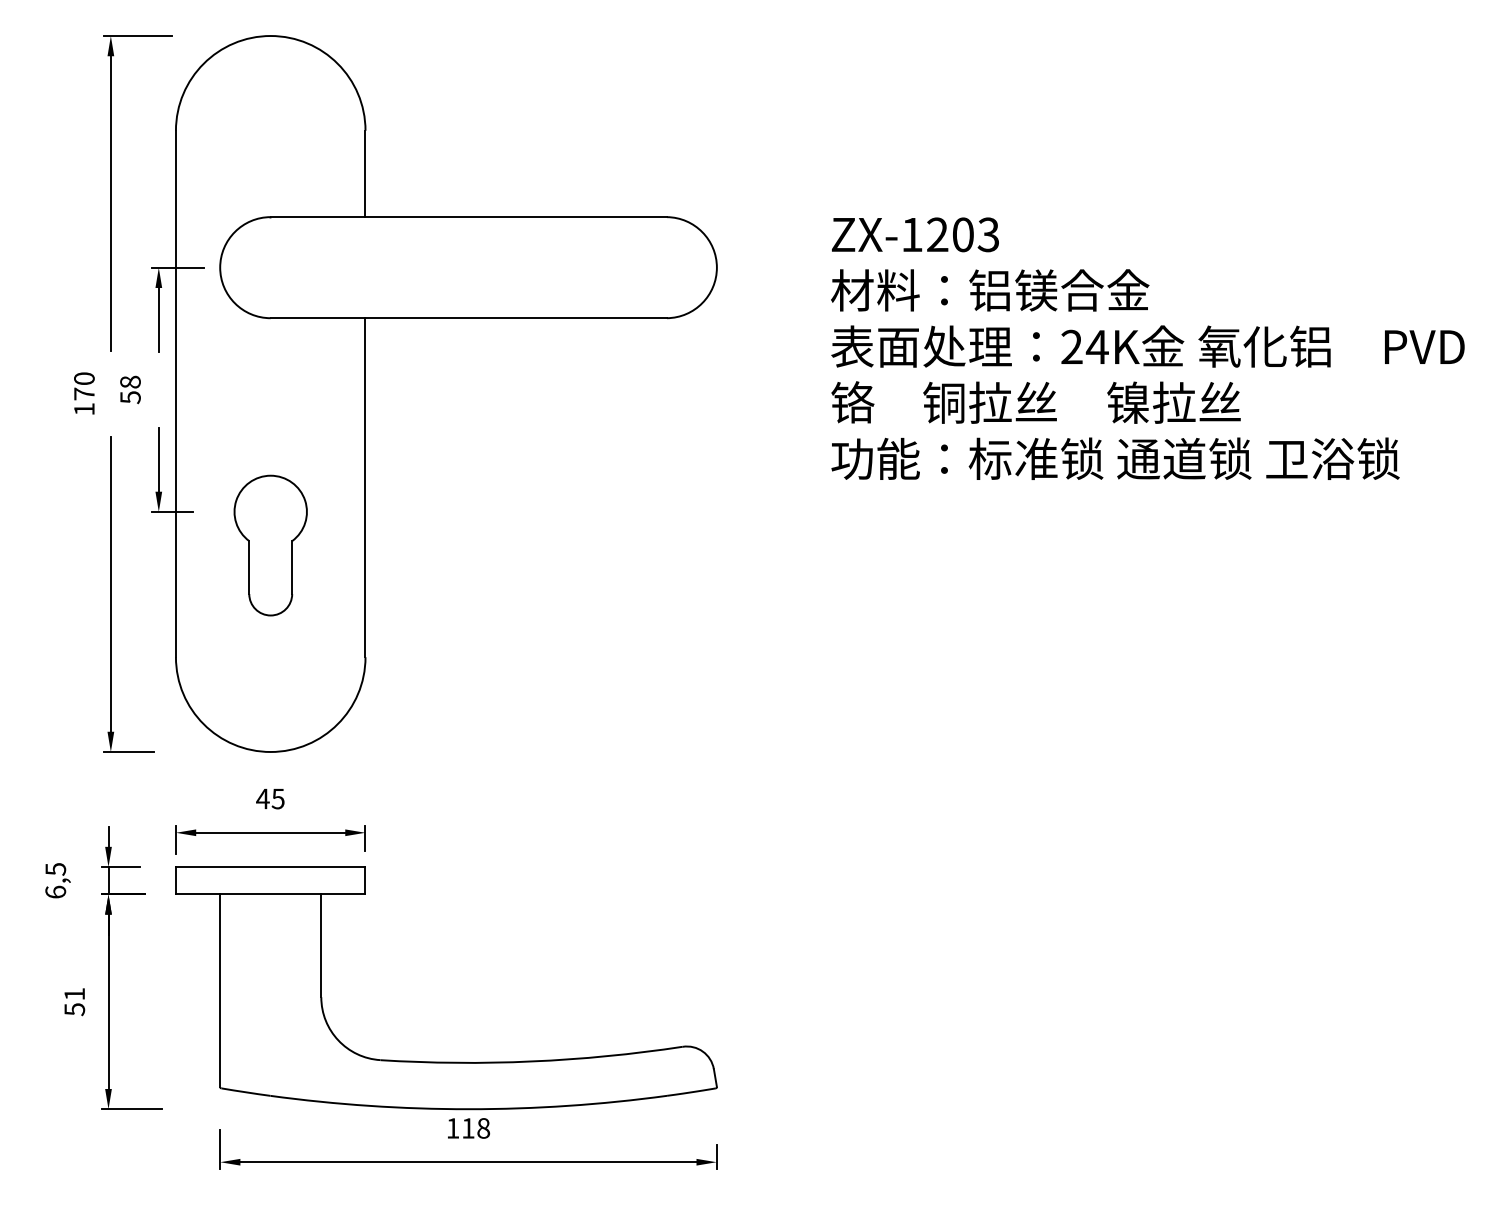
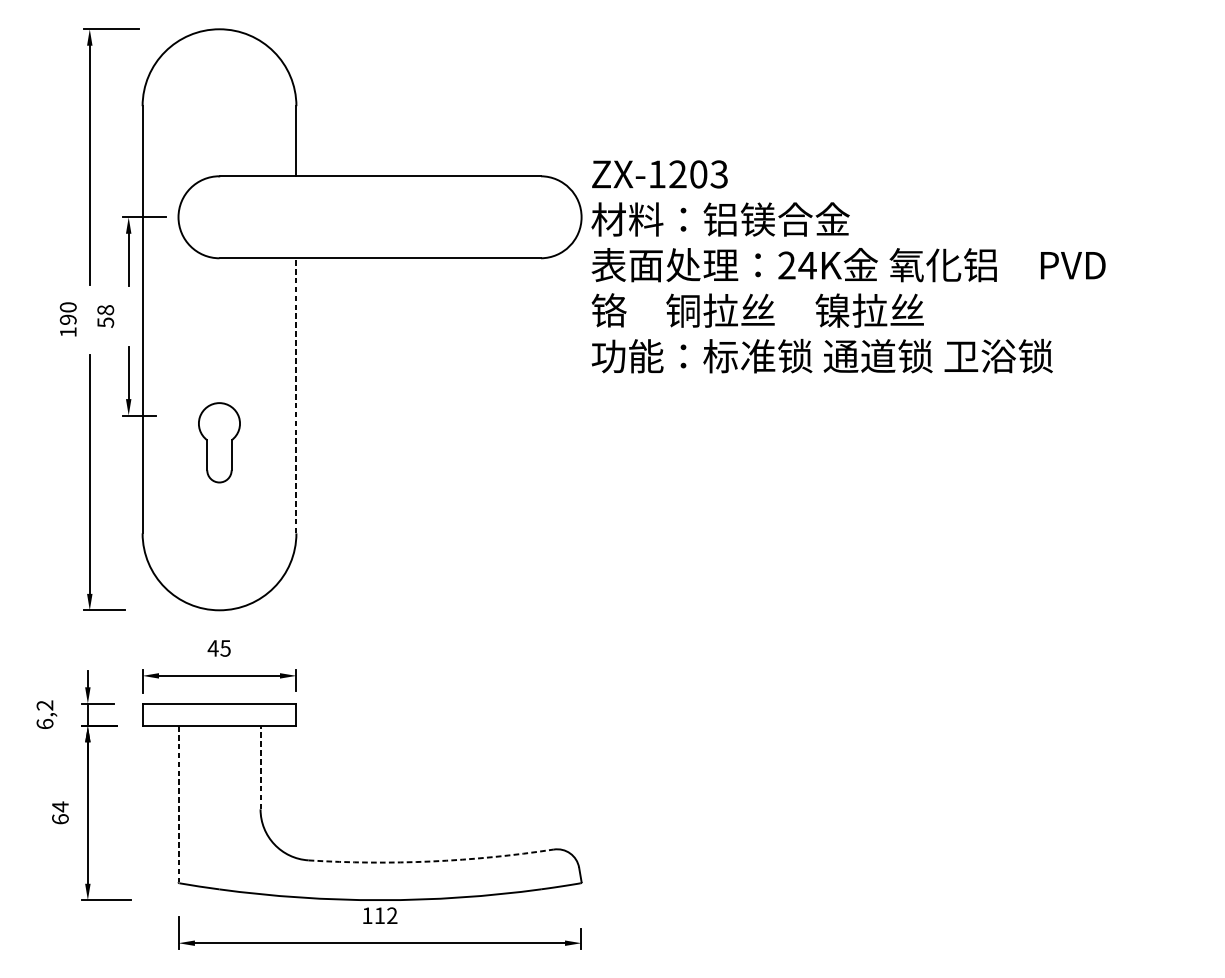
text: (1147, 348) -> (848, 266), moved
text: (84, 393) -> (68, 319), 170 -> 190
line: (365, 487) -> (296, 395), solid -> dashed
part: (270, 545) -> (219, 442), size x0.7
text: (55, 869) -> (44, 705), 6,5 -> 6,2
line: (321, 945) -> (260, 767), solid -> dashed
line: (220, 991) -> (178, 804), solid -> dashed
text: (74, 1001) -> (60, 812), 51 -> 64
arc: (531, 1061) -> (431, 861), solid -> dashed
text: (483, 1128) -> (392, 915), 118 -> 112

